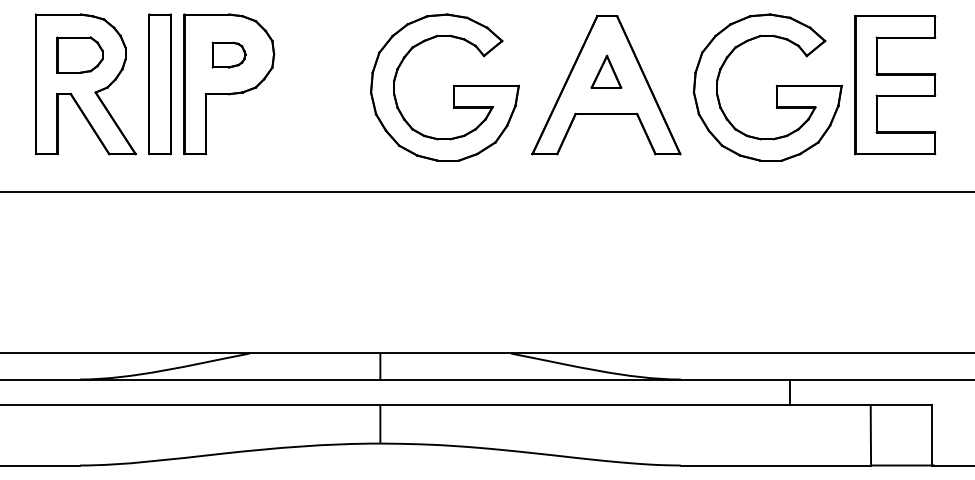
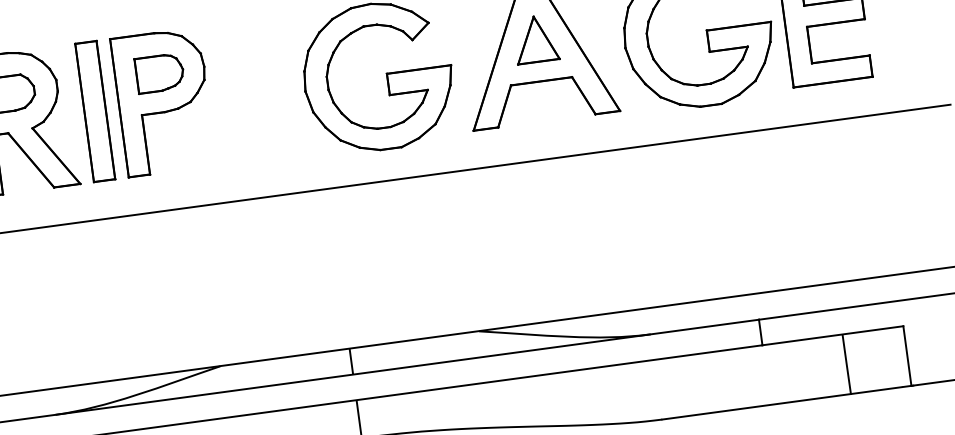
part: (228, 54) -> (159, 72), size x1.43
part: (606, 71) -> (535, 39), size x1.43

